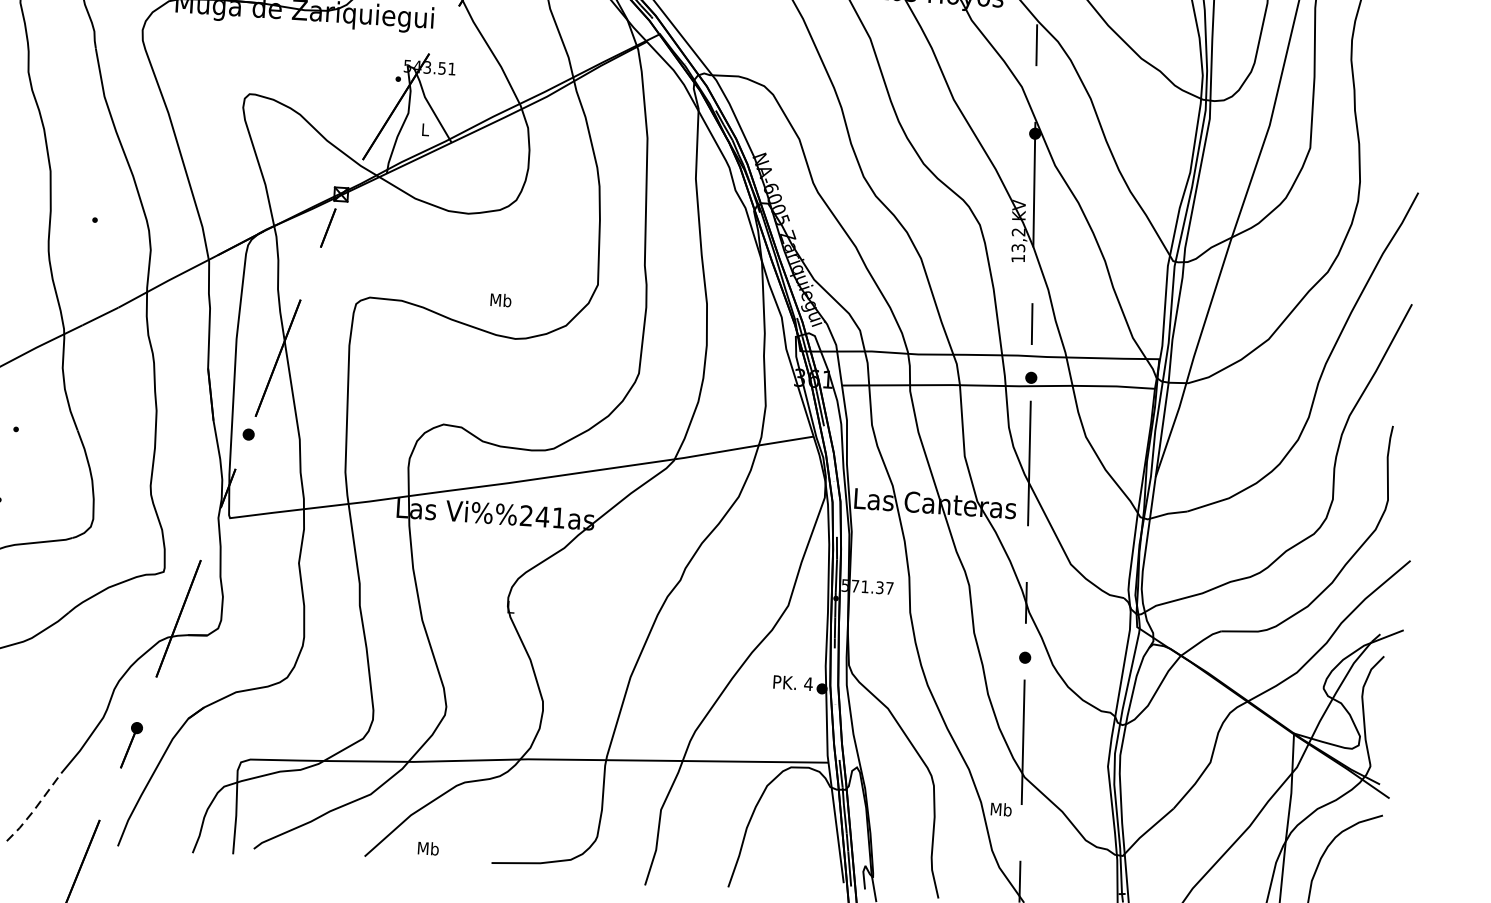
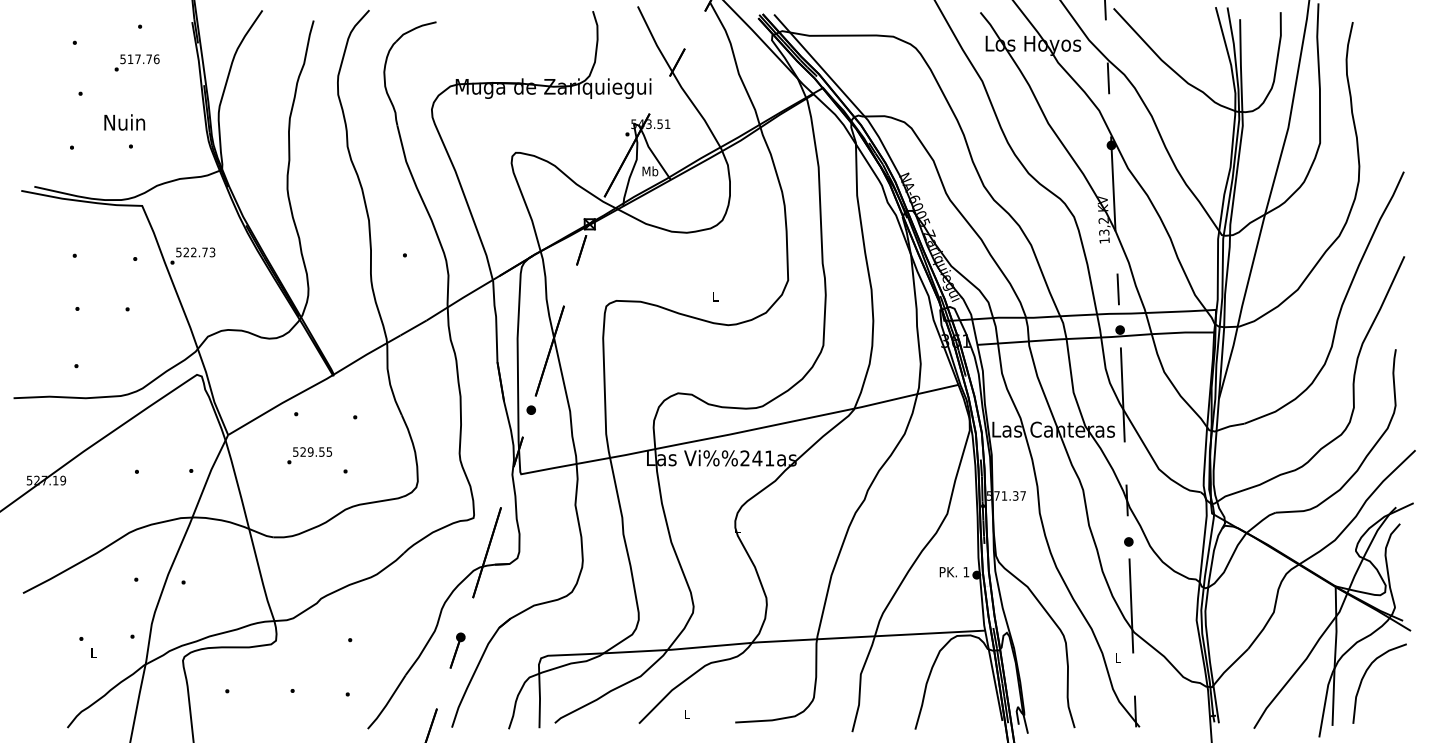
text: (425, 129) -> (650, 171), L -> Mb
text: (500, 300) -> (715, 296), Mb -> L
text: (808, 684) -> (966, 572), 4 -> 1
line: (34, 809) -> (387, 703), dashed -> solid
text: (1000, 809) -> (1117, 657), Mb -> L
text: (427, 848) -> (686, 714), Mb -> L

